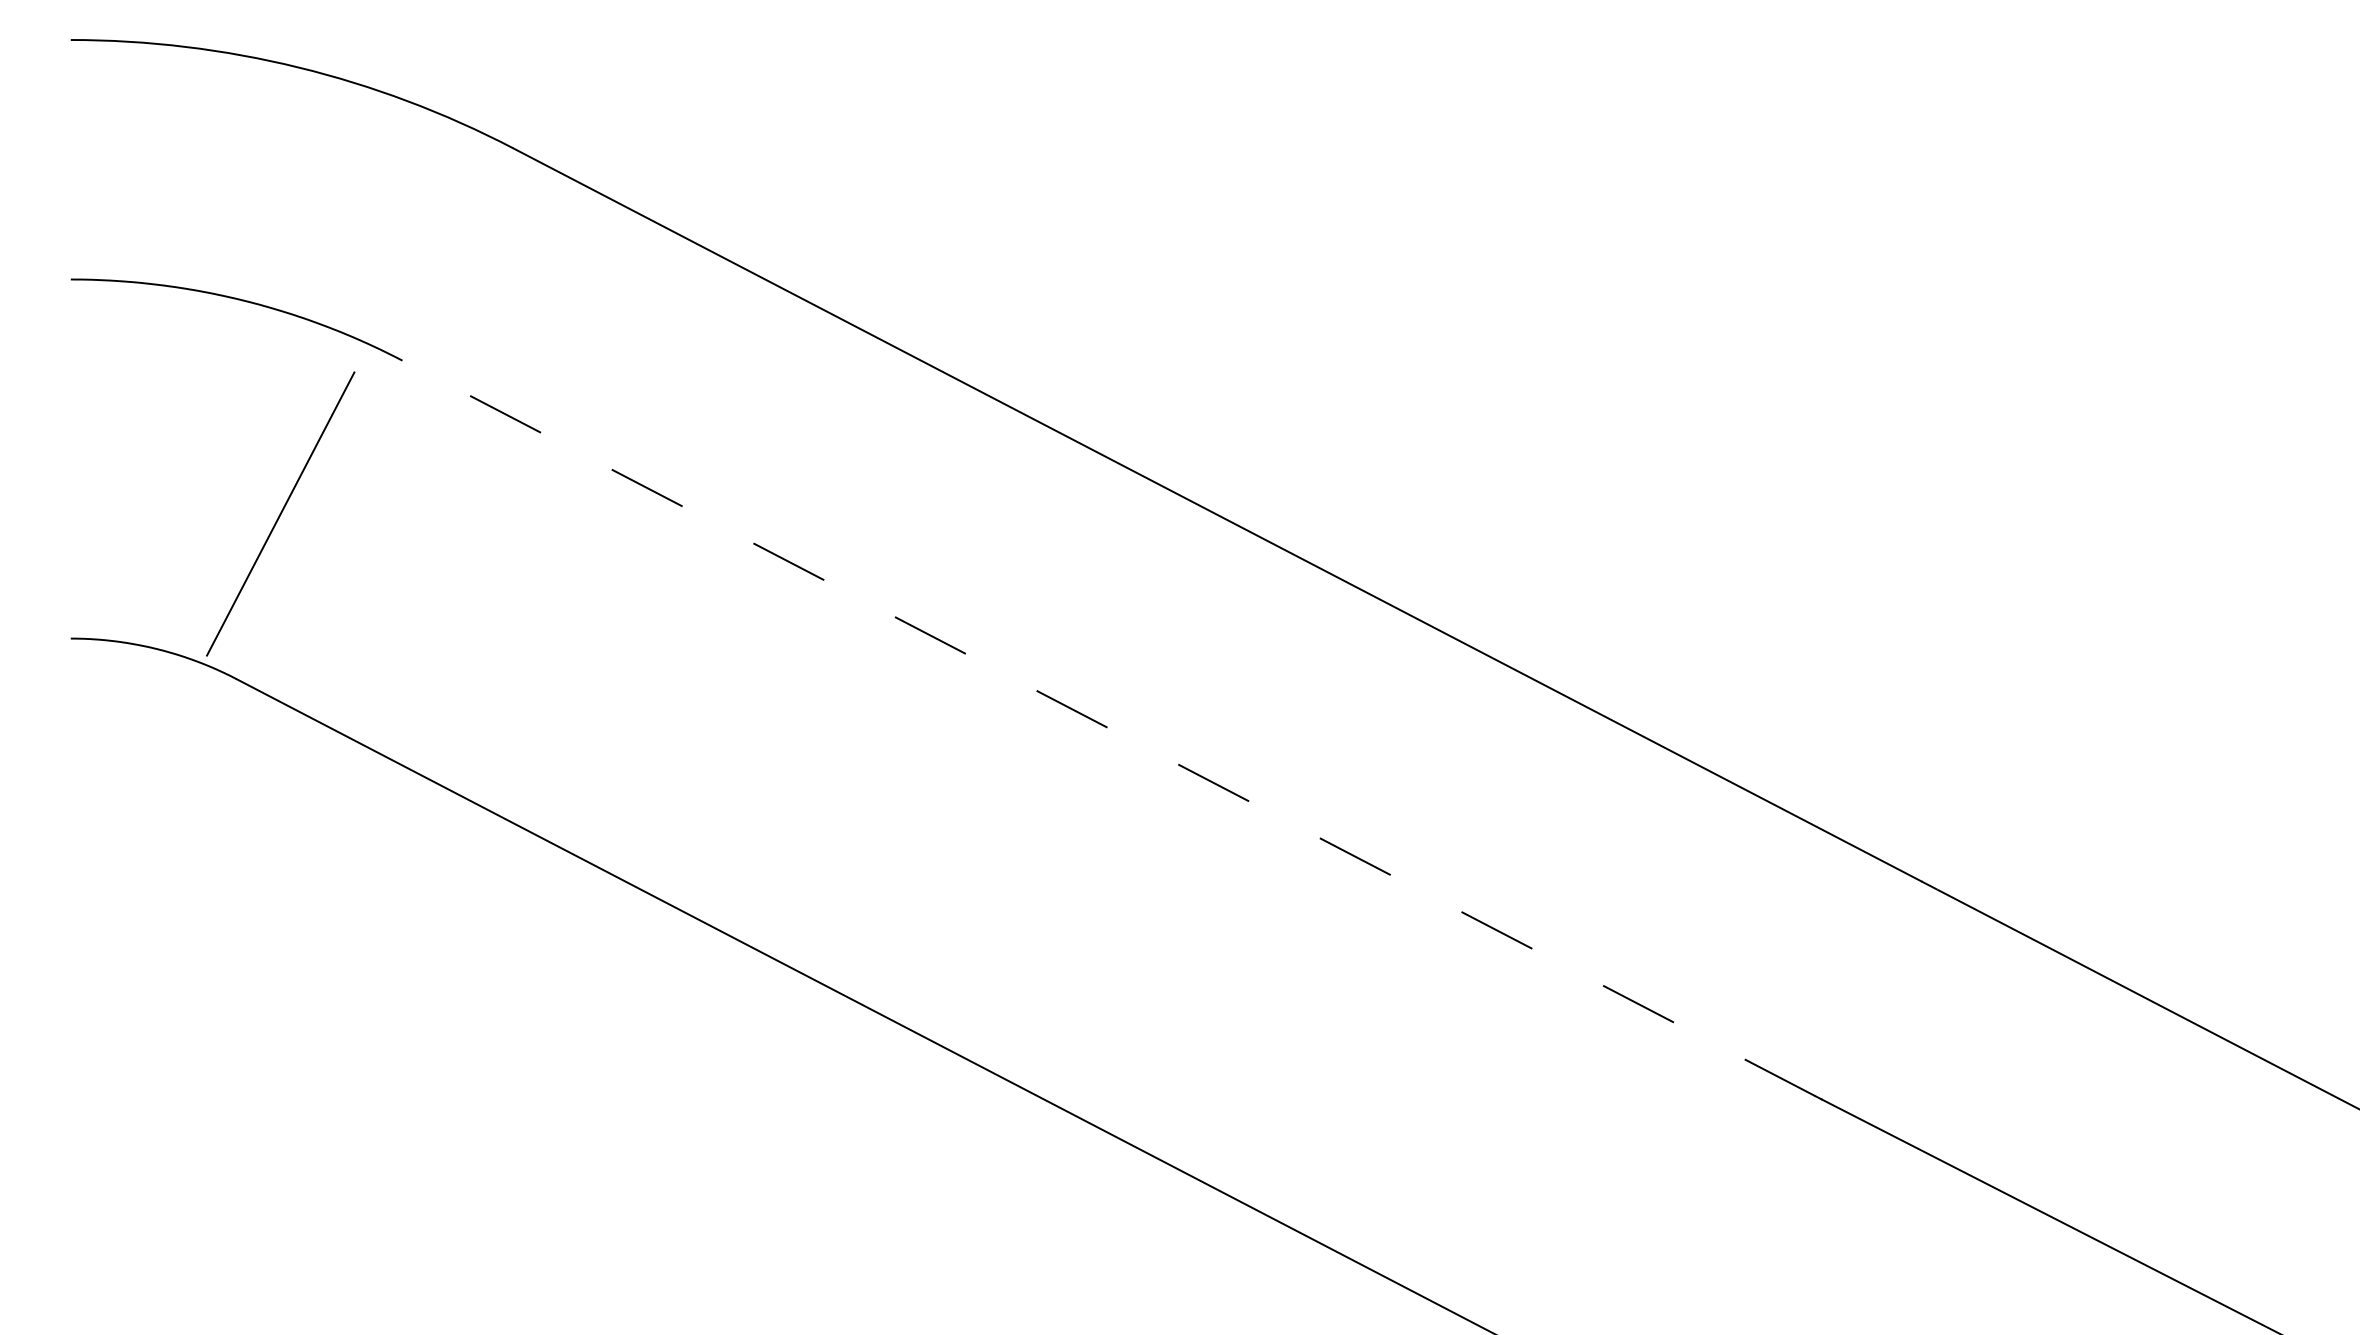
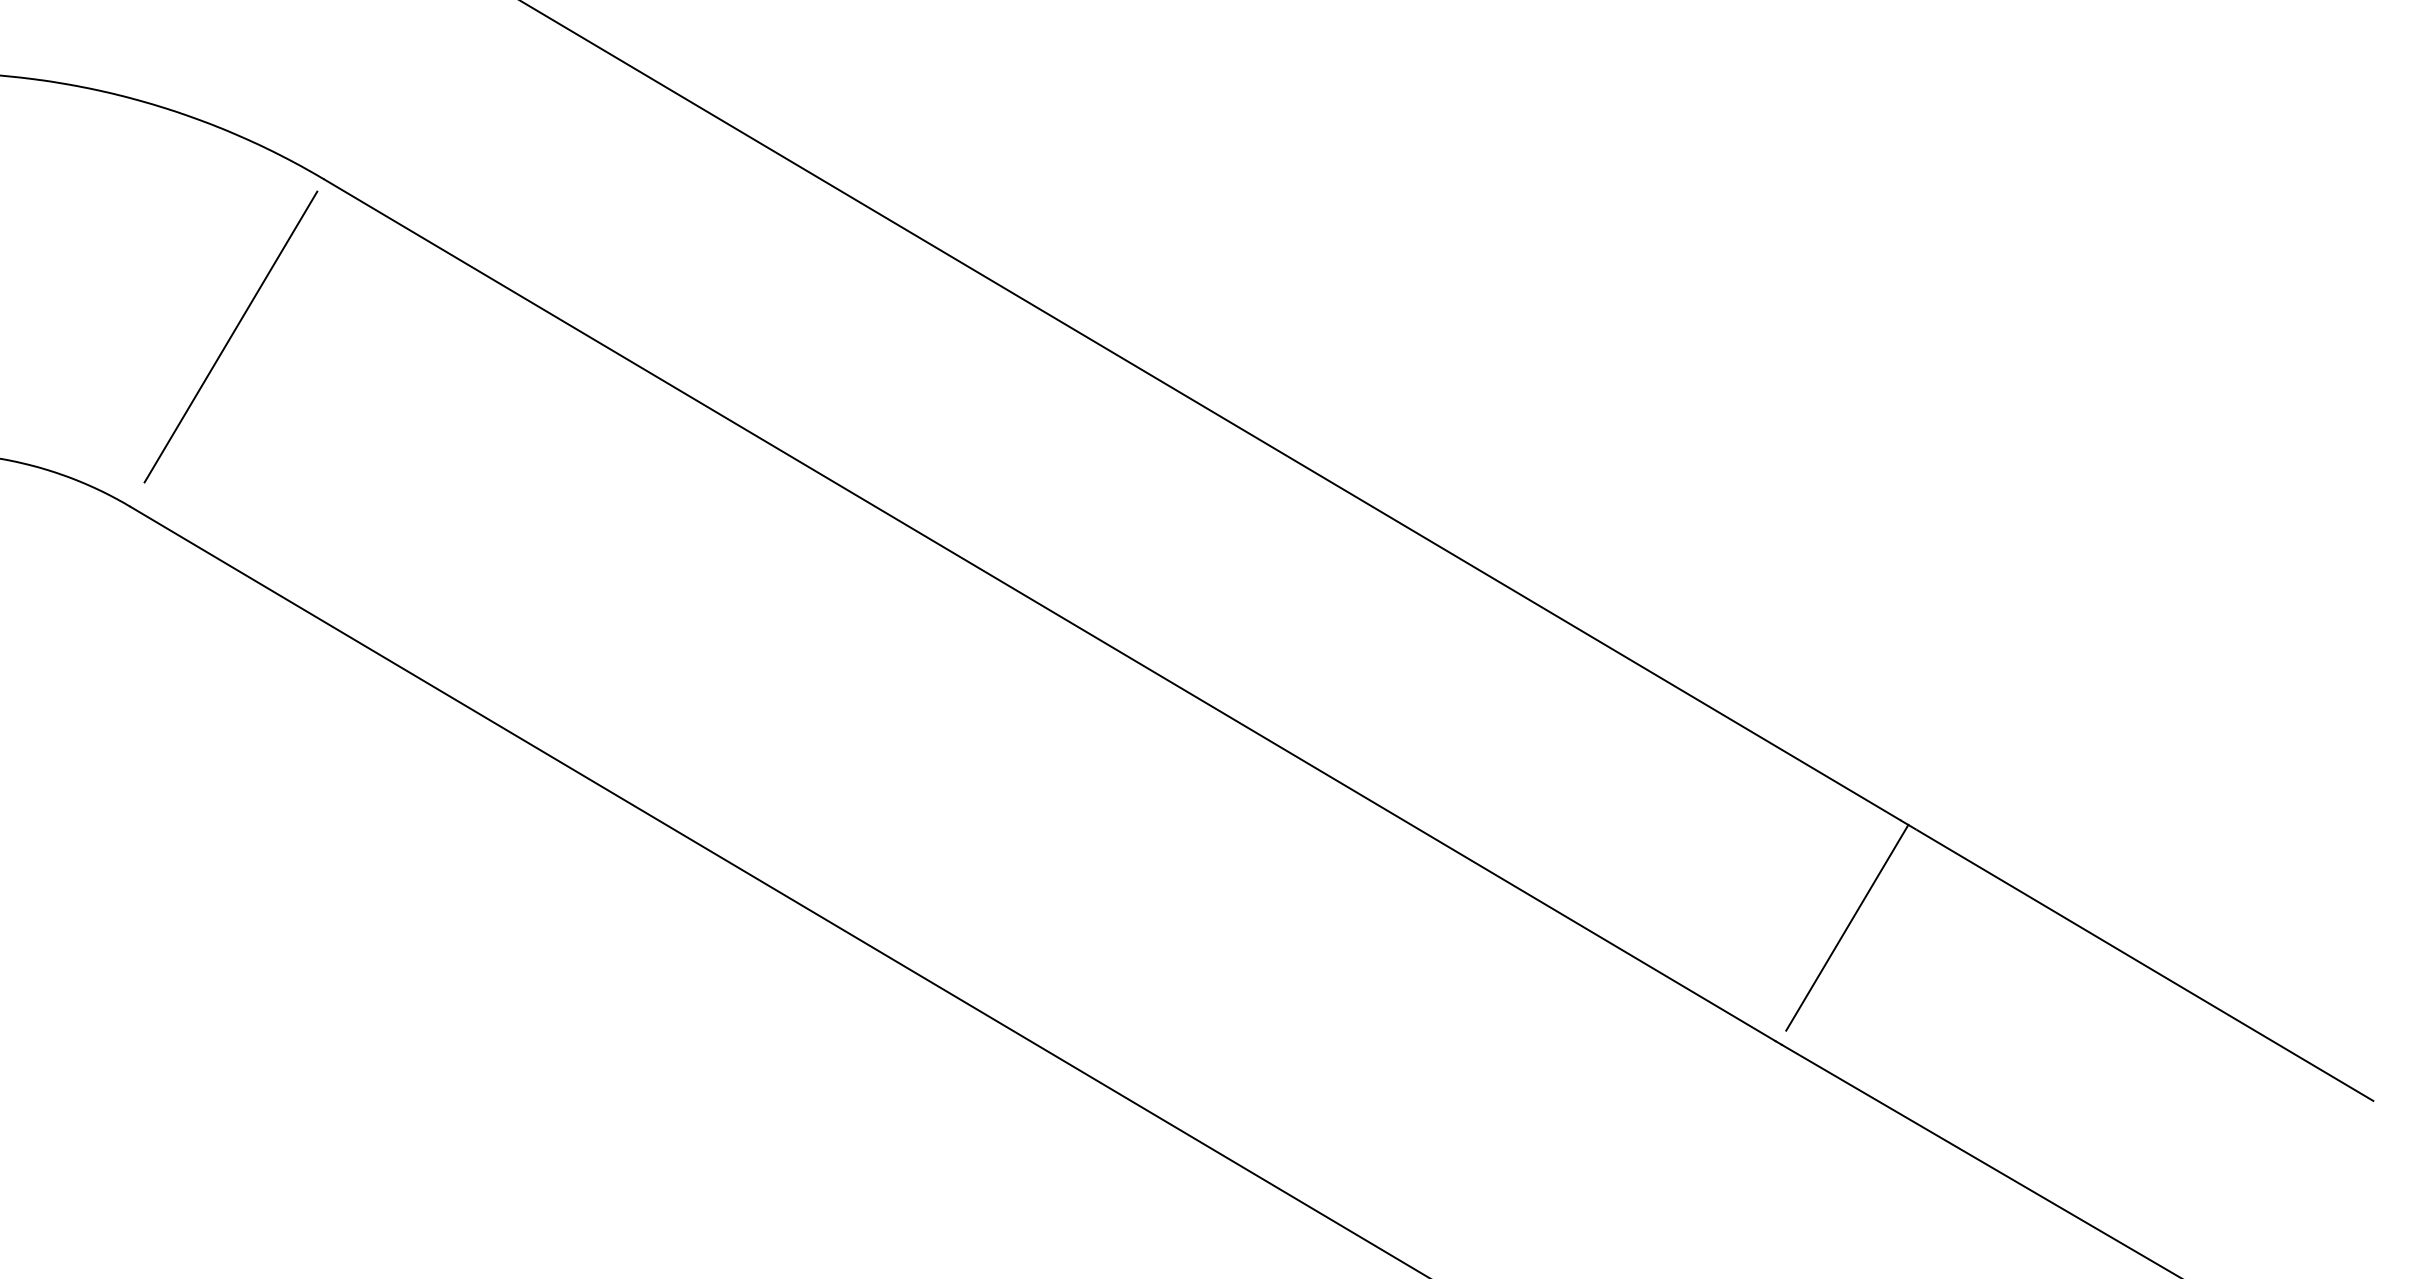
line: (280, 513) -> (230, 336), moved
line: (1109, 728) -> (1050, 610), dashed -> solid
line: (1877, 985) -> (1847, 927), added

